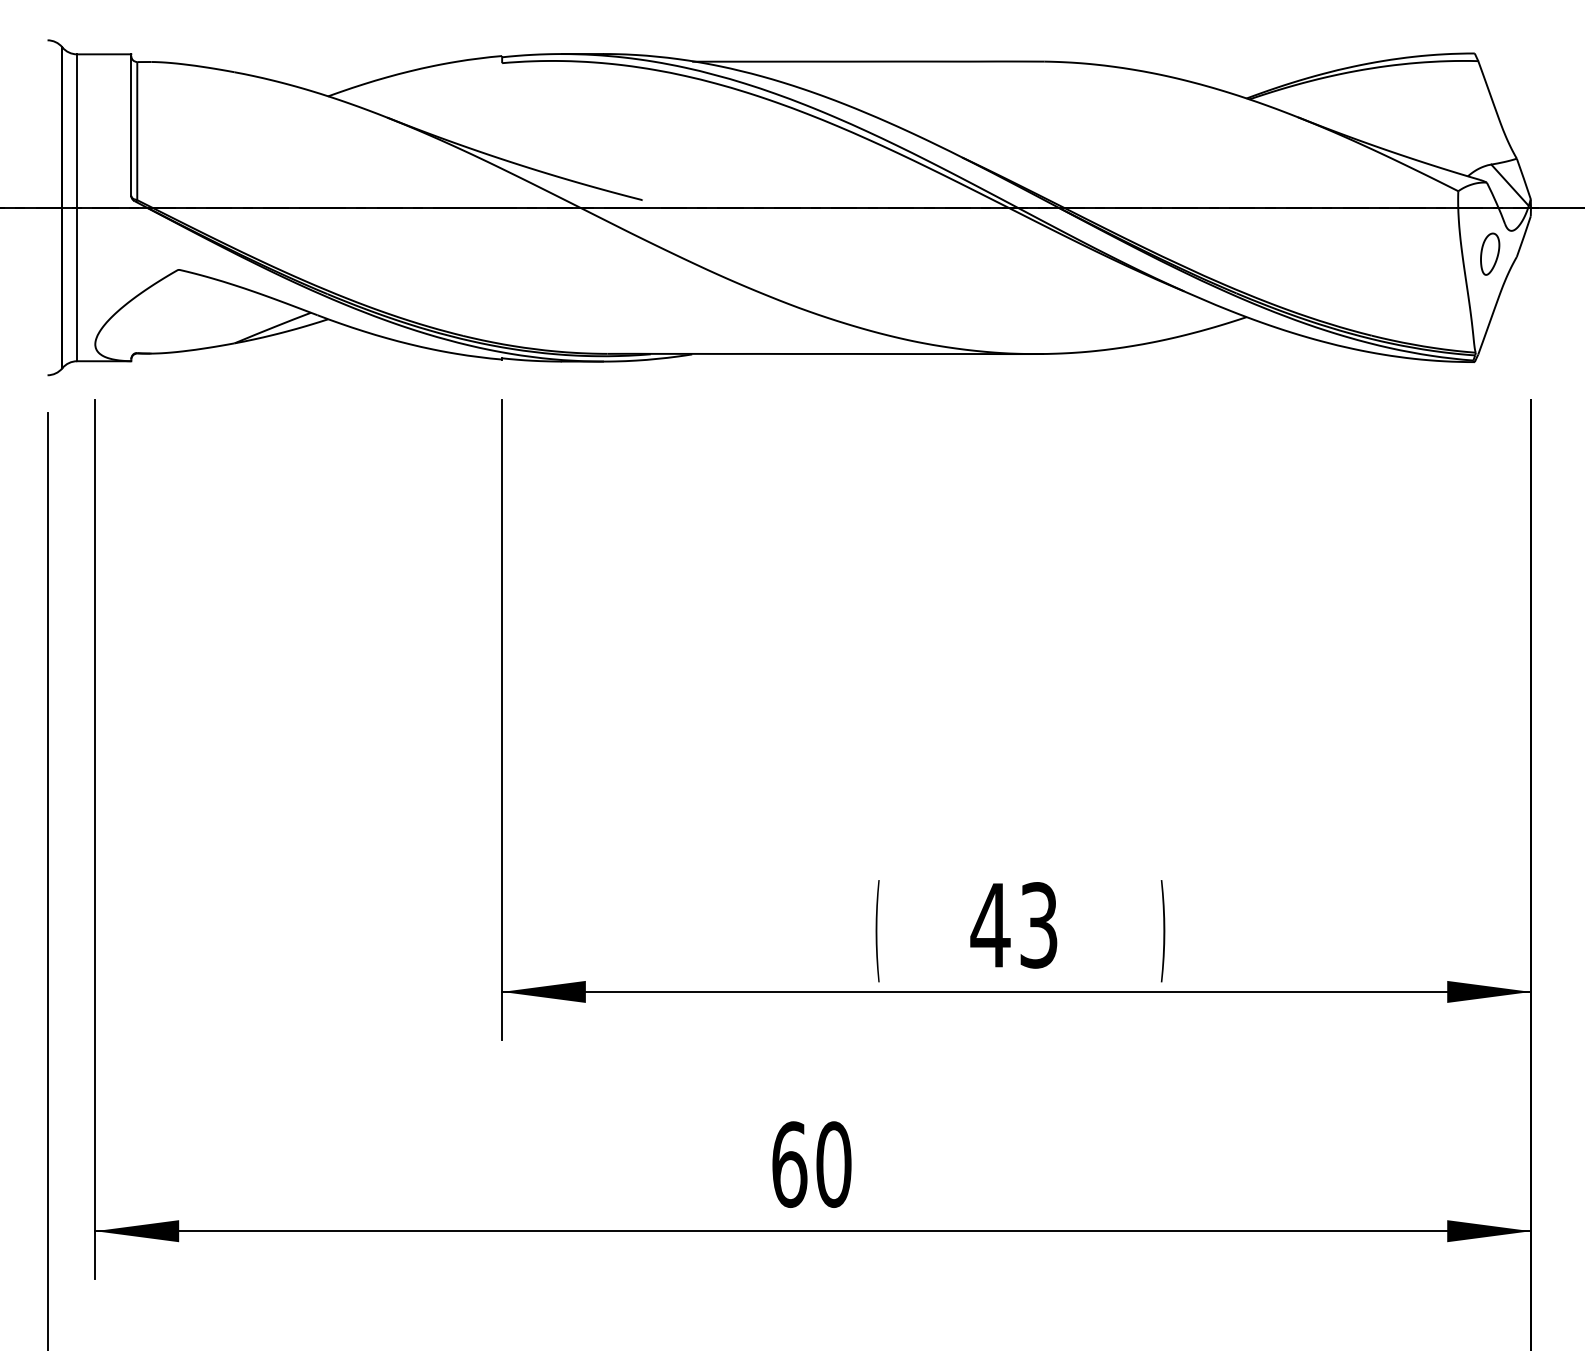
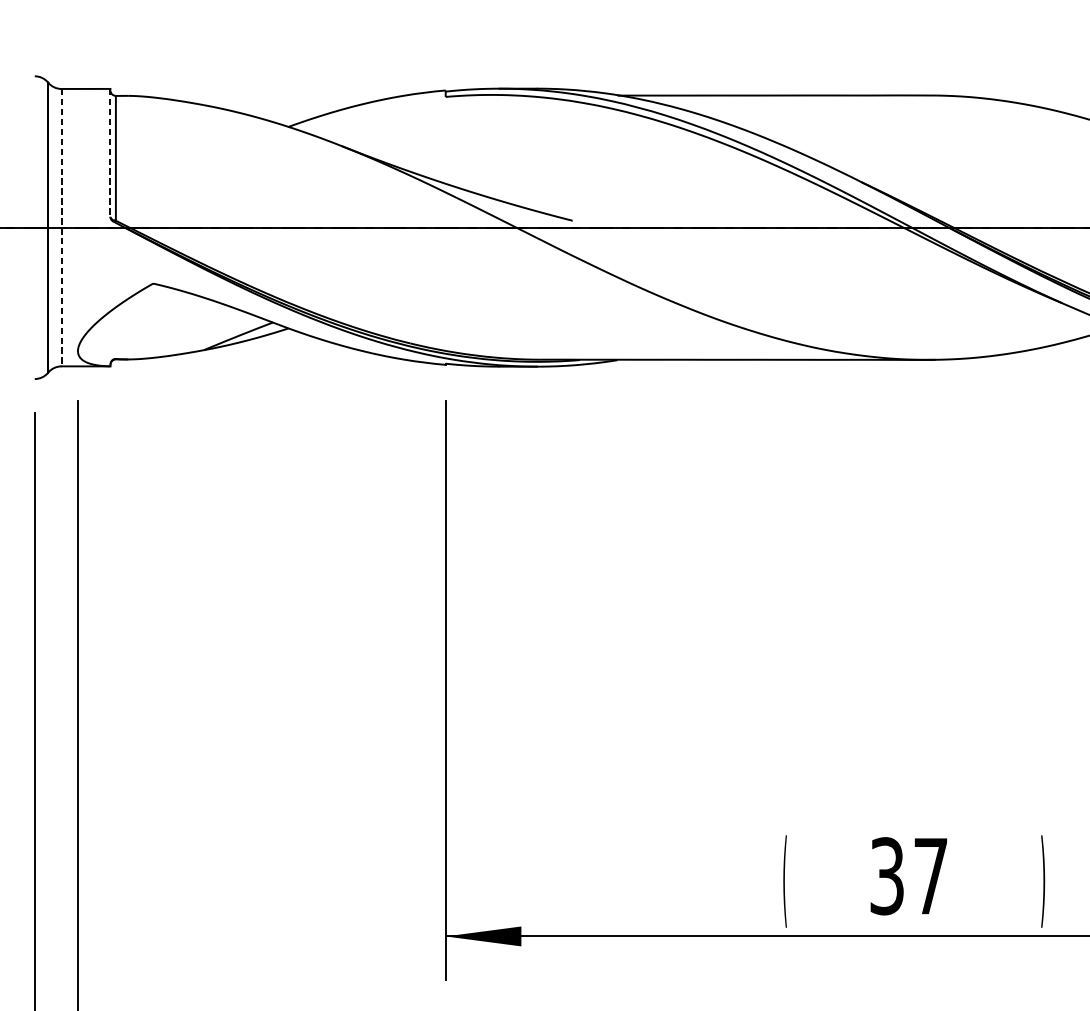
line: (131, 125) -> (110, 153), solid -> dashed
line: (77, 208) -> (61, 228), solid -> dashed
text: (1013, 925) -> (907, 876), 43 -> 37

